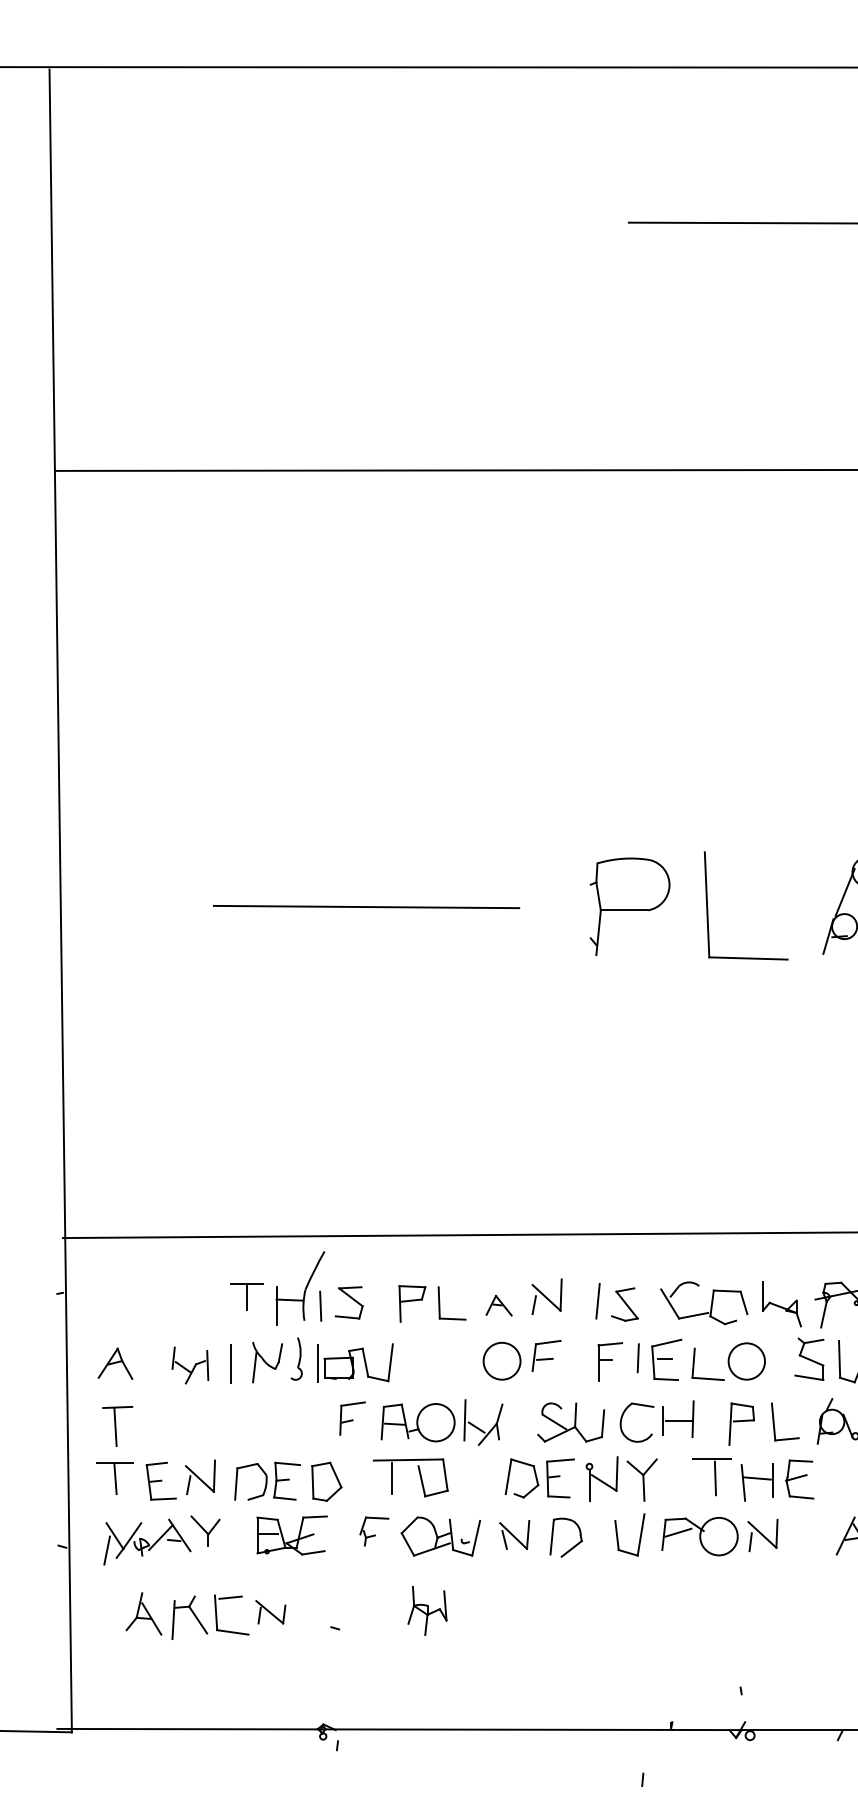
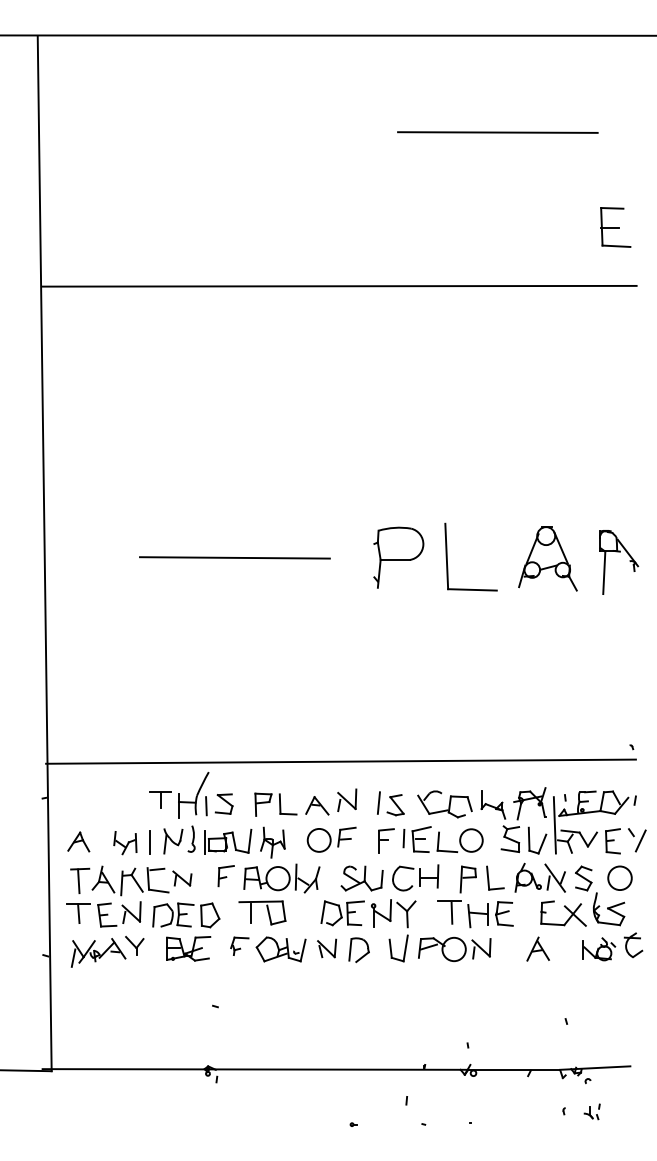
part: (499, 1305) -> (317, 805), size x1.43
part: (426, 1610) -> (272, 842), moved
part: (205, 1615) -> (141, 880), moved

